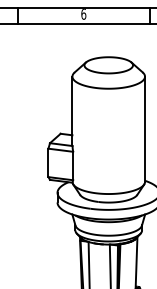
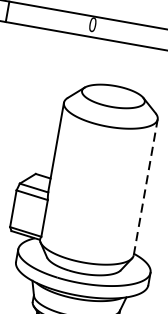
text: (83, 14) -> (92, 25), 6 -> 0
line: (145, 129) -> (146, 187), solid -> dashed

